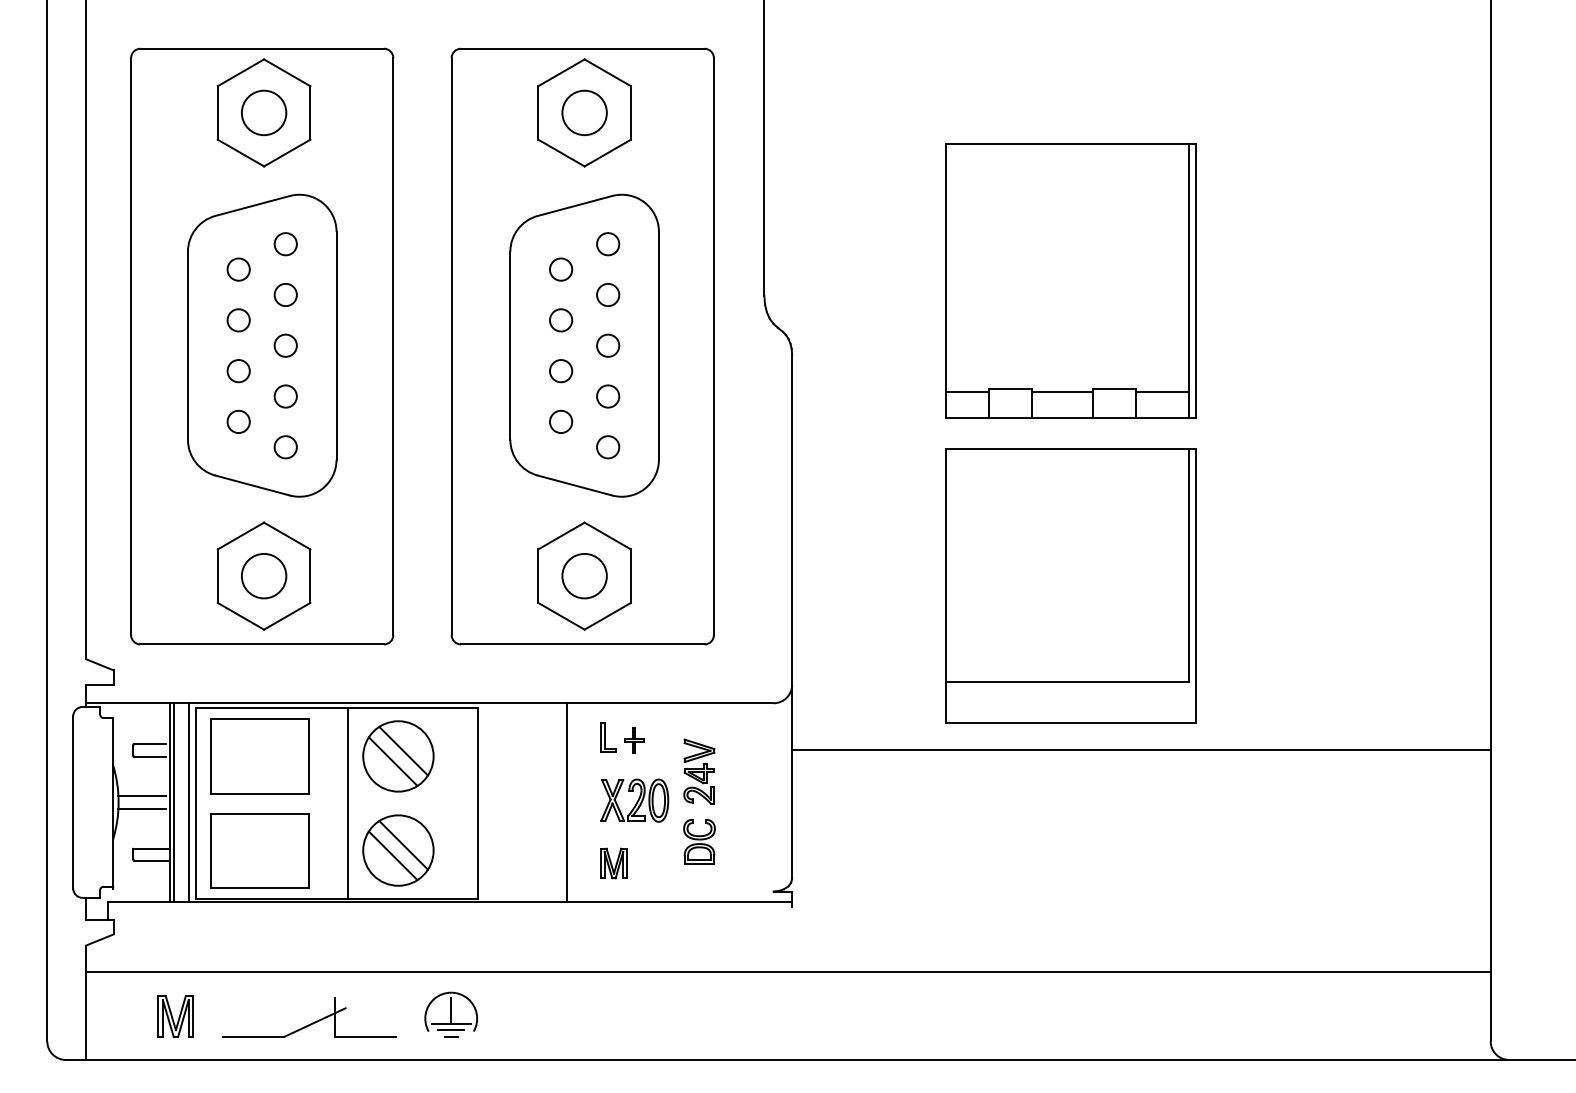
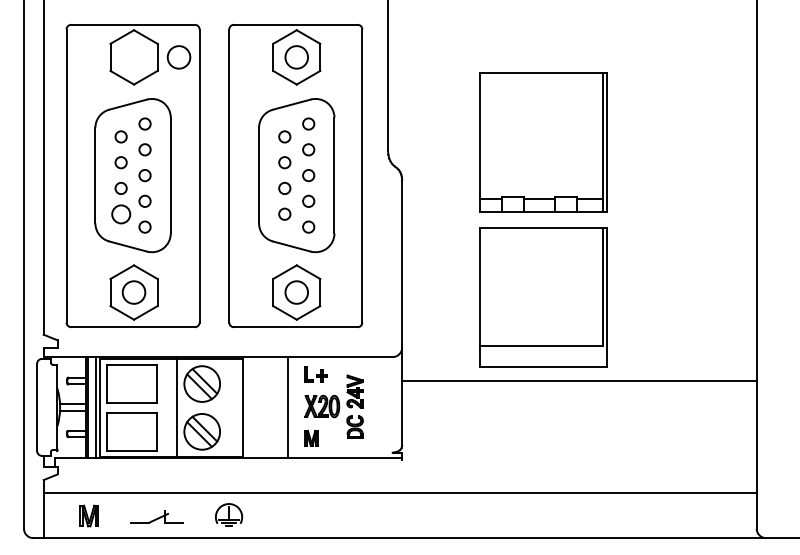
circle: (263, 113) -> (178, 57), moved
circle: (237, 420) -> (120, 213), size x1.6
part: (308, 1017) -> (156, 516), size x0.6

